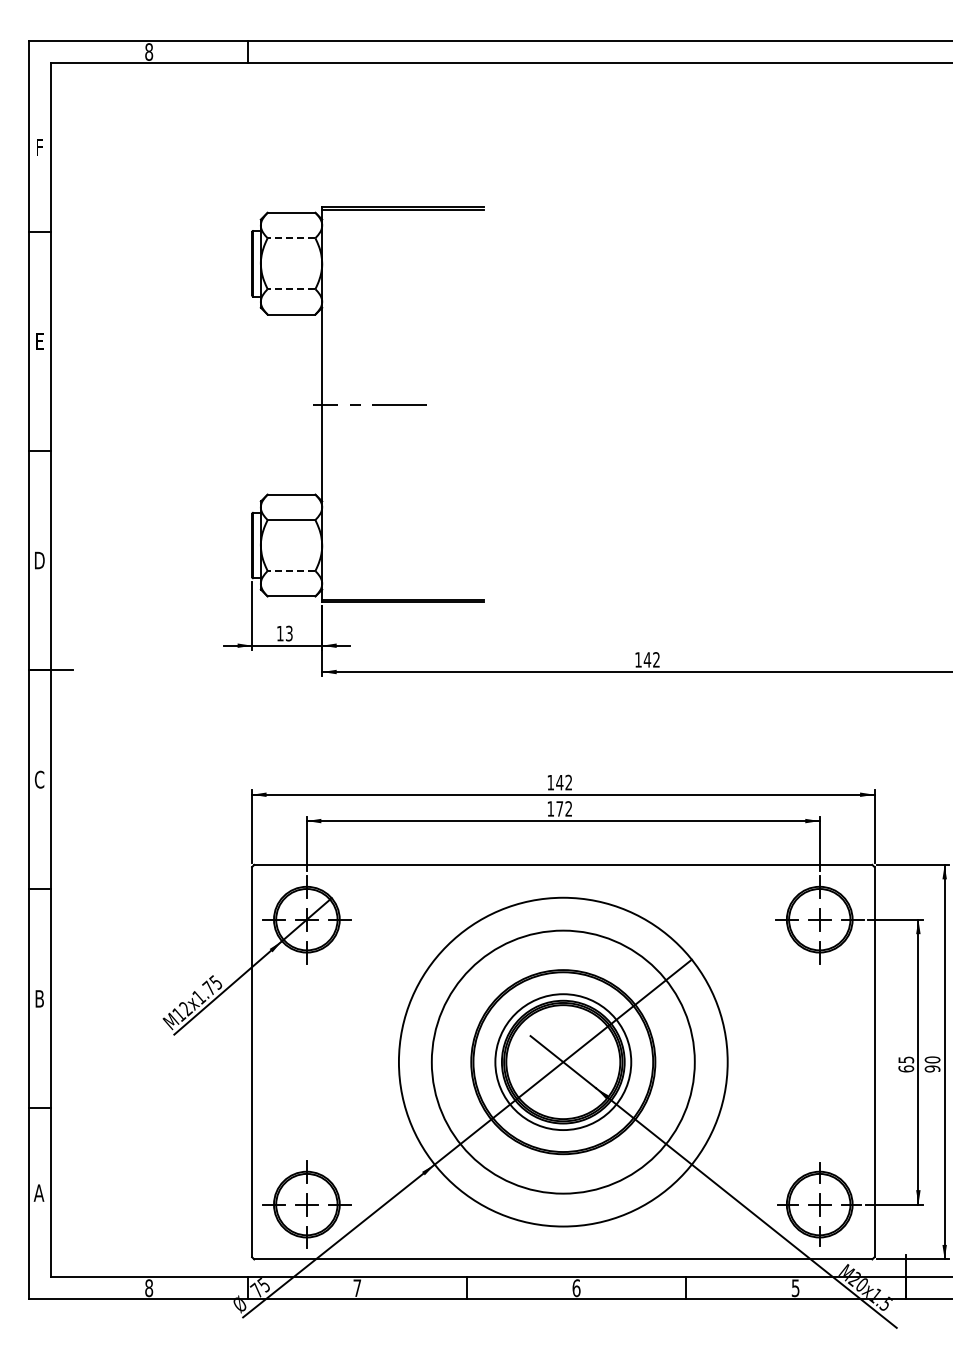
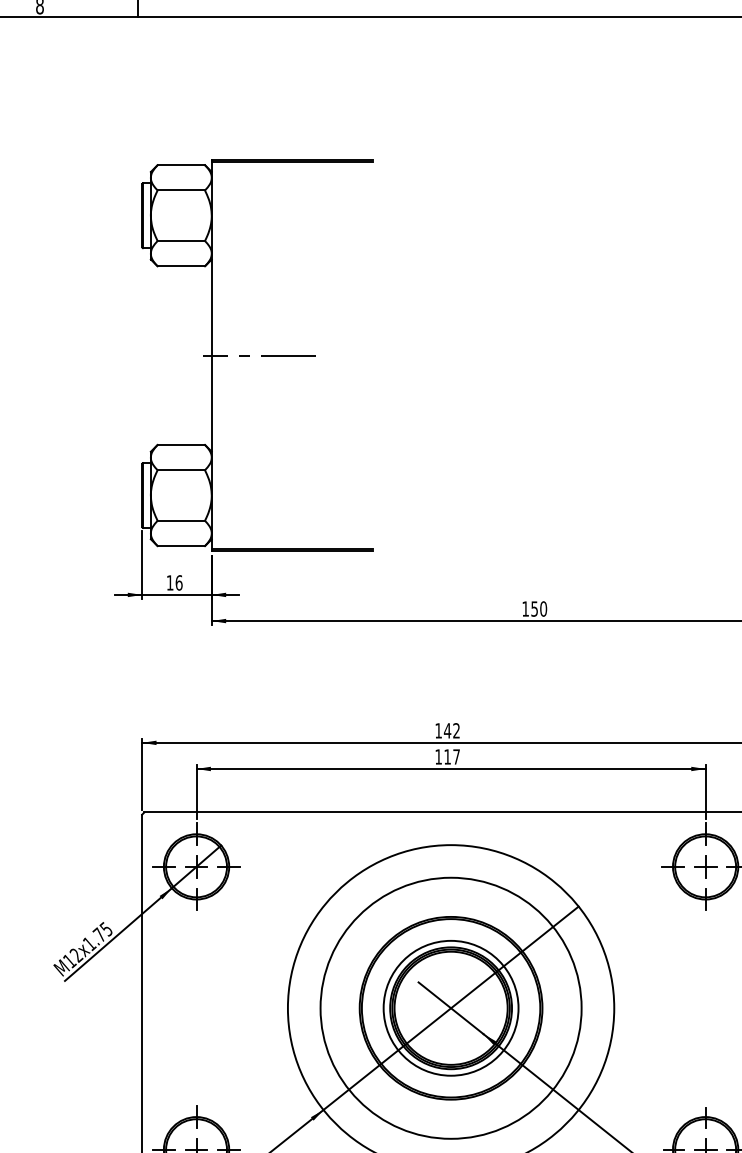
line: (291, 238) -> (181, 190), dashed -> solid
line: (291, 289) -> (181, 241), dashed -> solid
line: (291, 571) -> (181, 521), dashed -> solid
text: (288, 633) -> (178, 582), 13 -> 16
text: (651, 659) -> (538, 608), 142 -> 150
text: (564, 808) -> (452, 756), 172 -> 117

